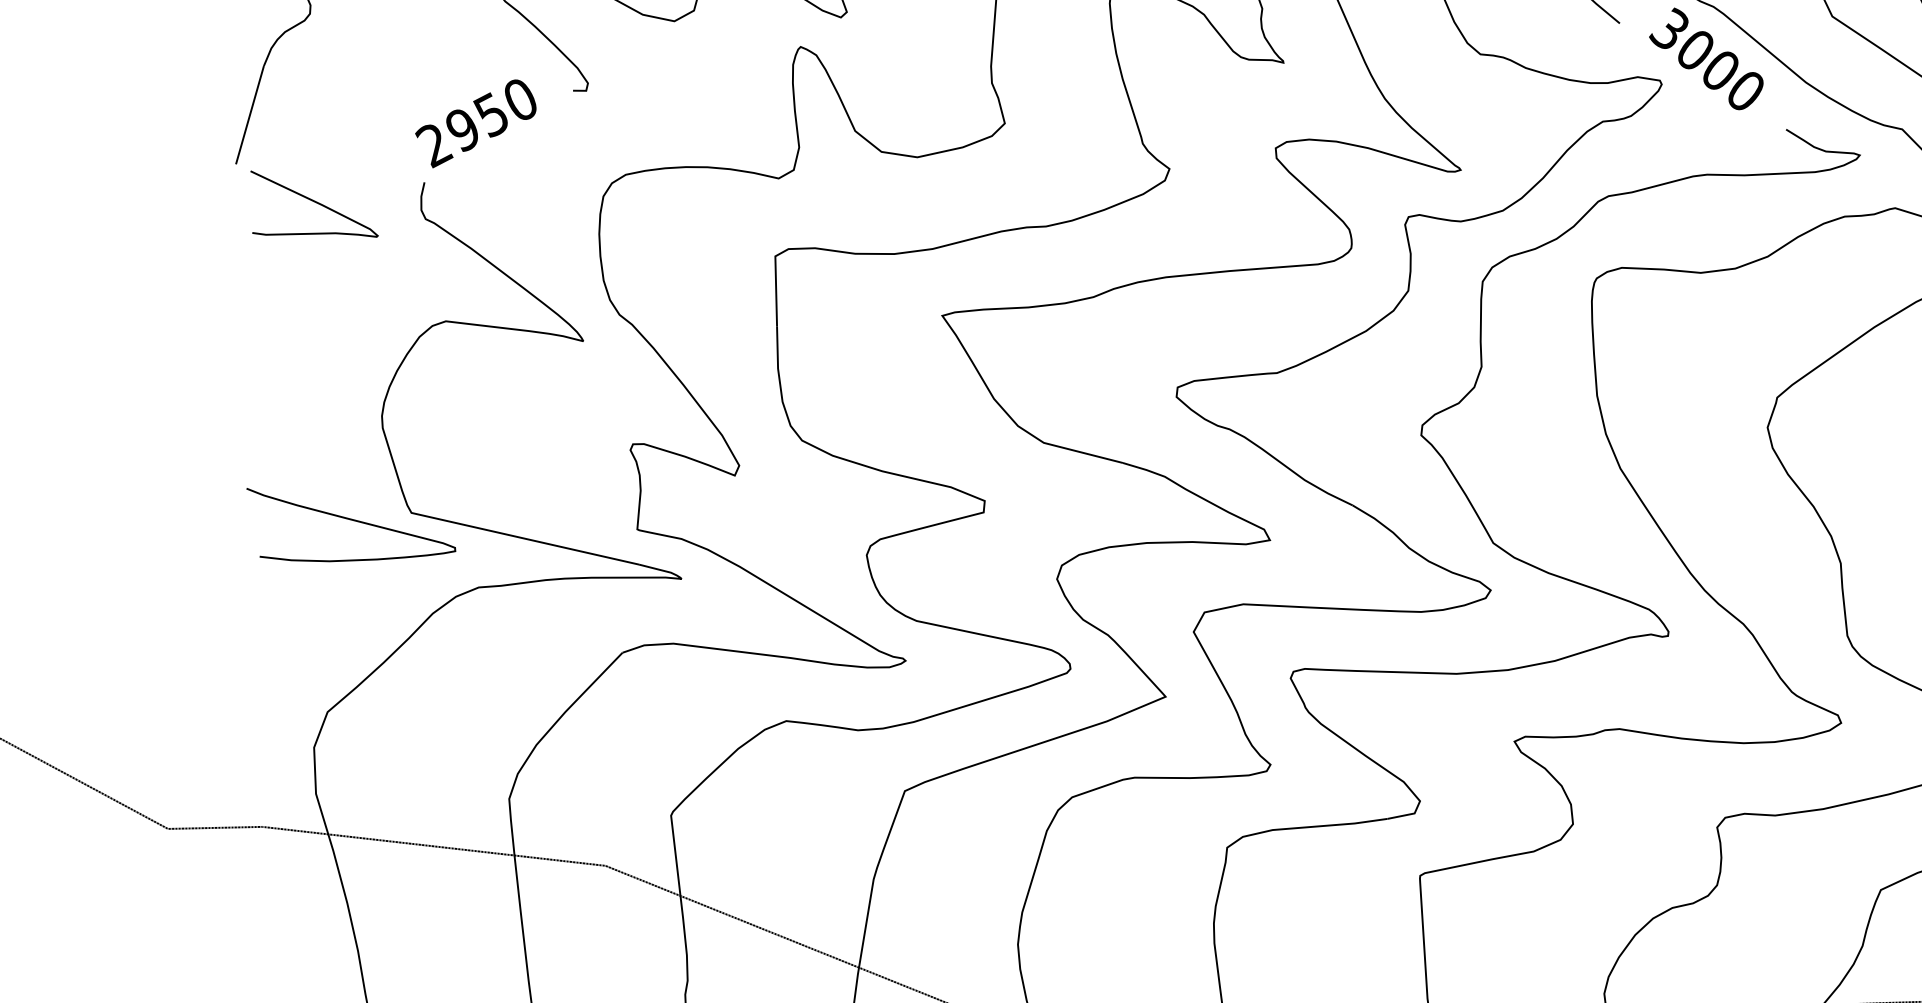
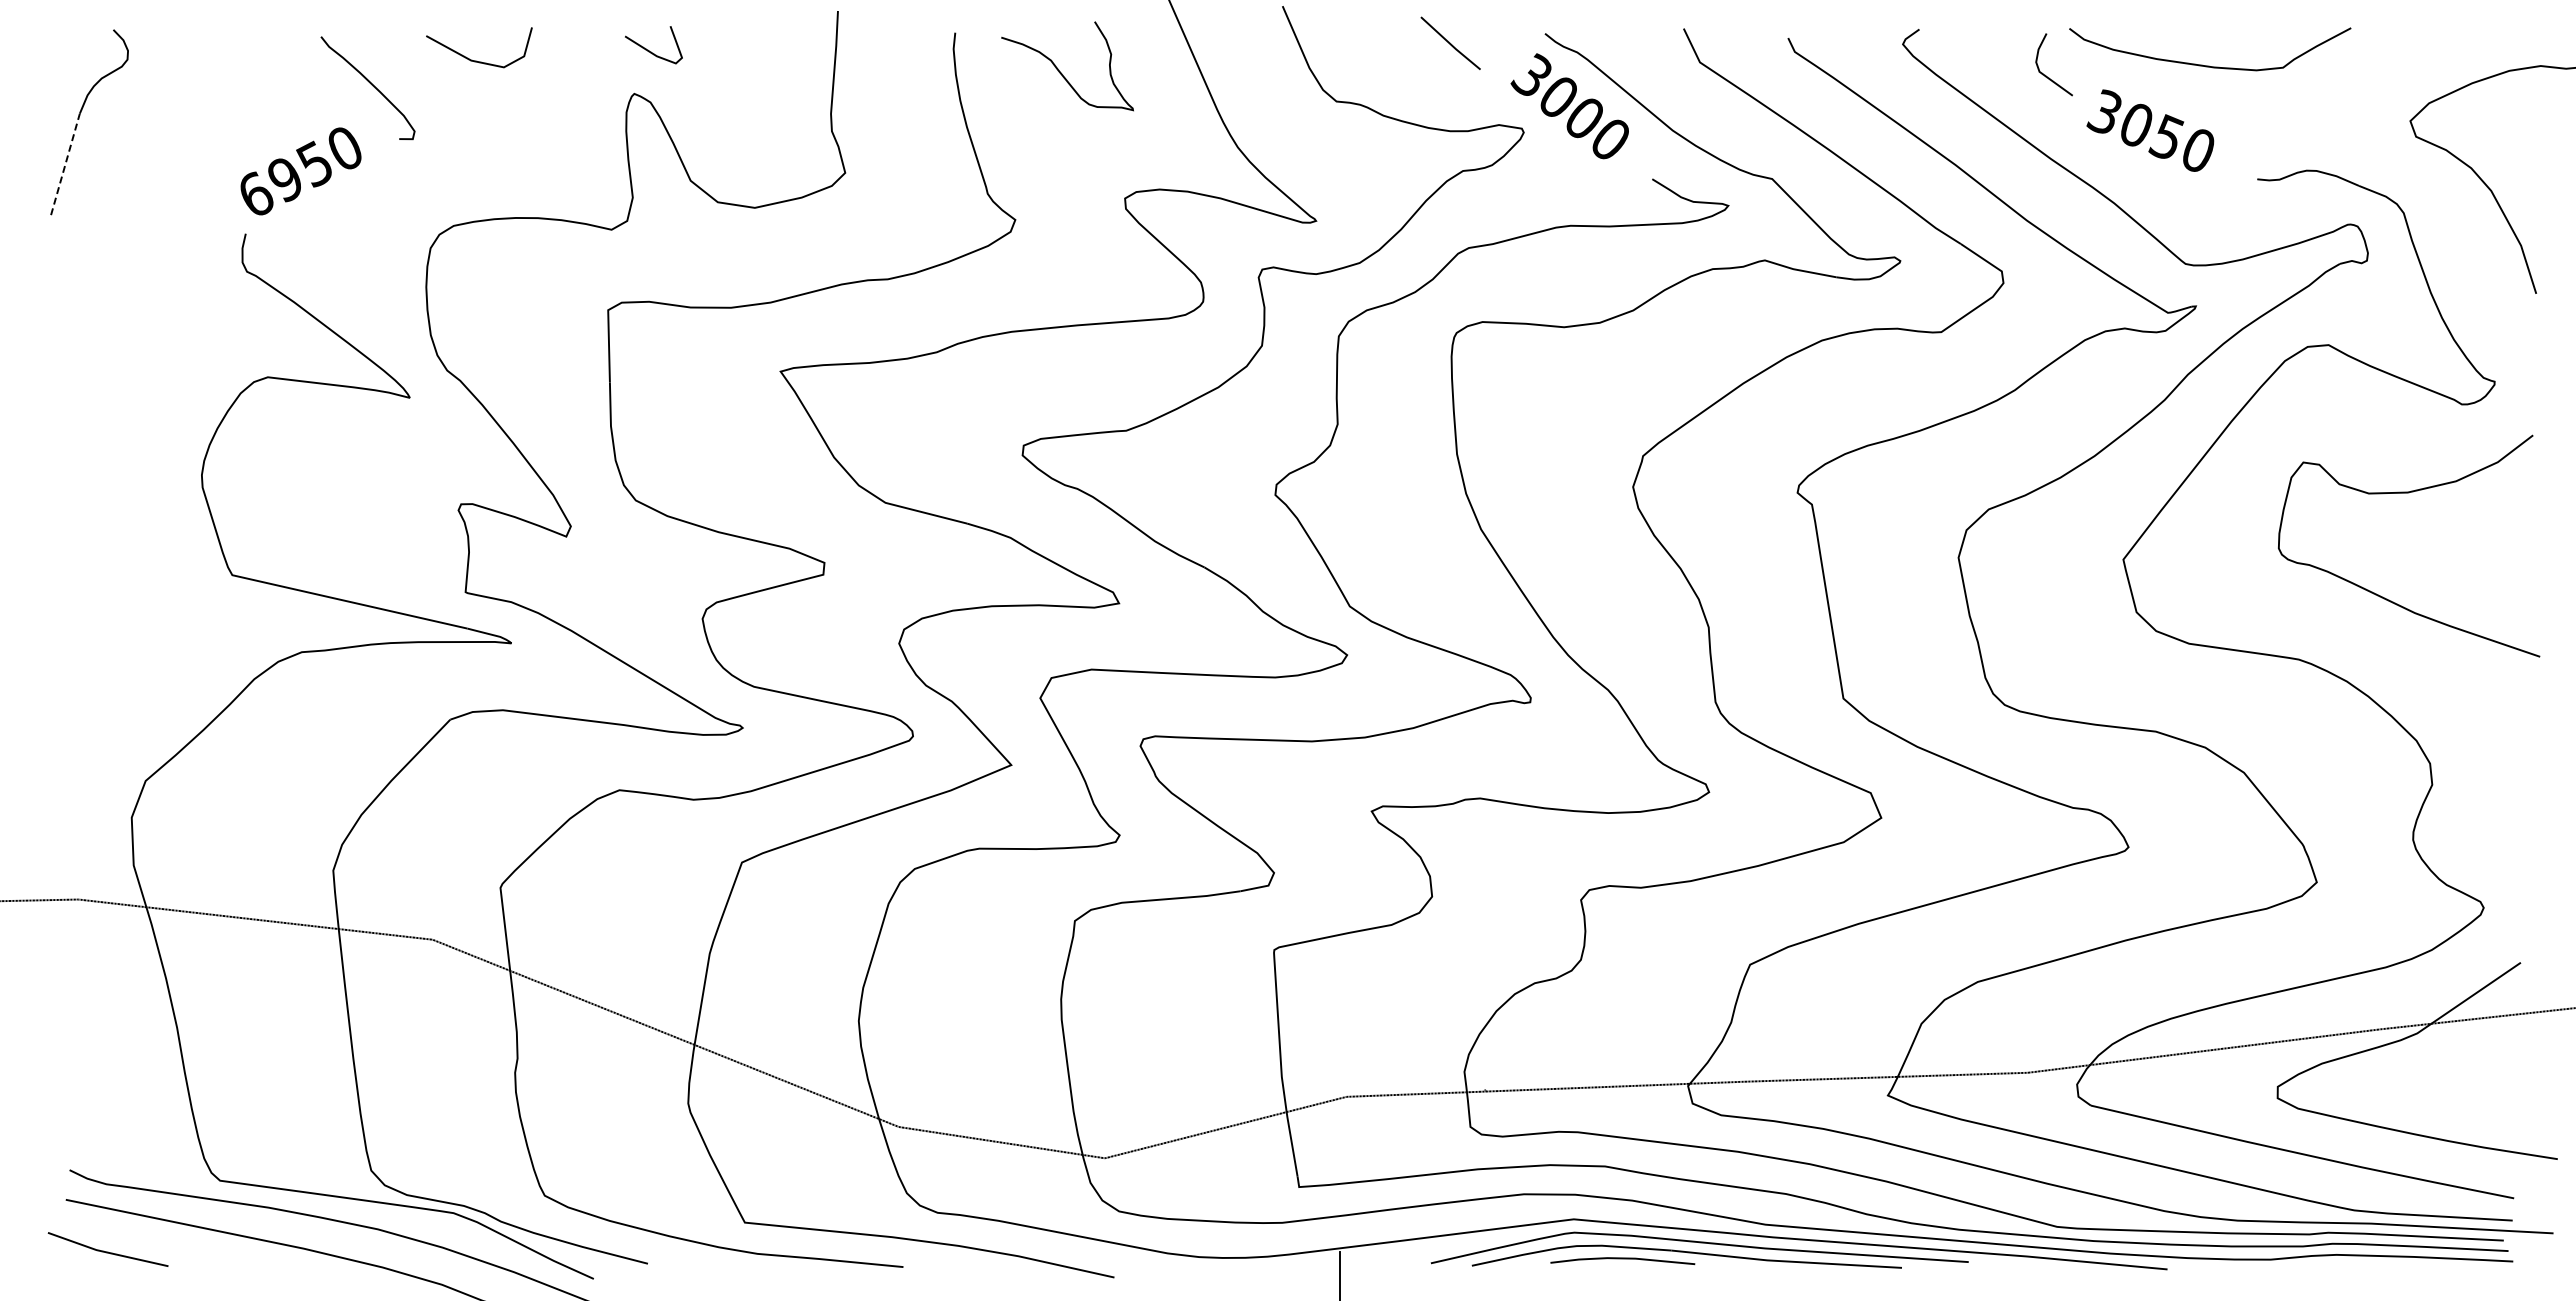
line: (249, 115) -> (65, 164), solid -> dashed
text: (433, 145) -> (255, 195), 2950 -> 6950
curve: (314, 202) -> (132, 254), removed
curve: (351, 520) -> (170, 583), removed

